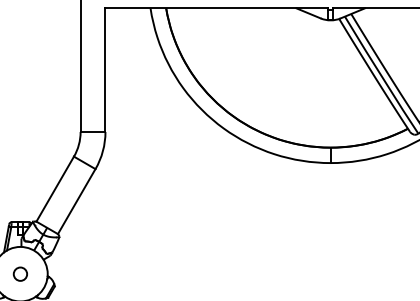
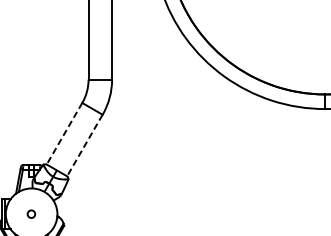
line: (55, 189) -> (64, 134), solid -> dashed
line: (76, 201) -> (84, 145), solid -> dashed
circle: (19, 273) -> (30, 213), size x0.6

